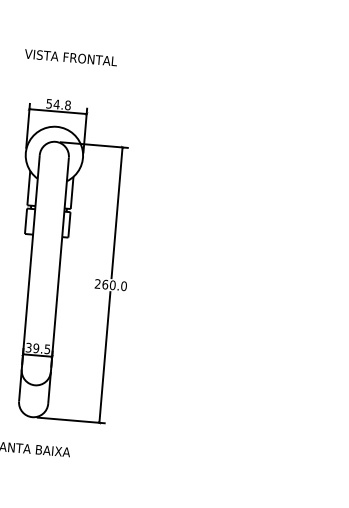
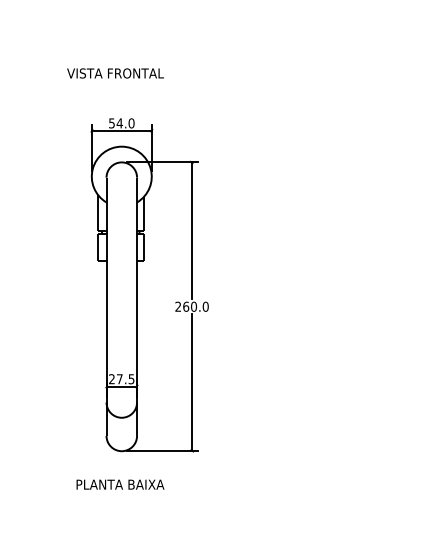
text: (70, 57) -> (115, 73), moved
text: (67, 105) -> (131, 123), 54.8 -> 54.0
text: (32, 348) -> (115, 379), 39.5 -> 27.5

